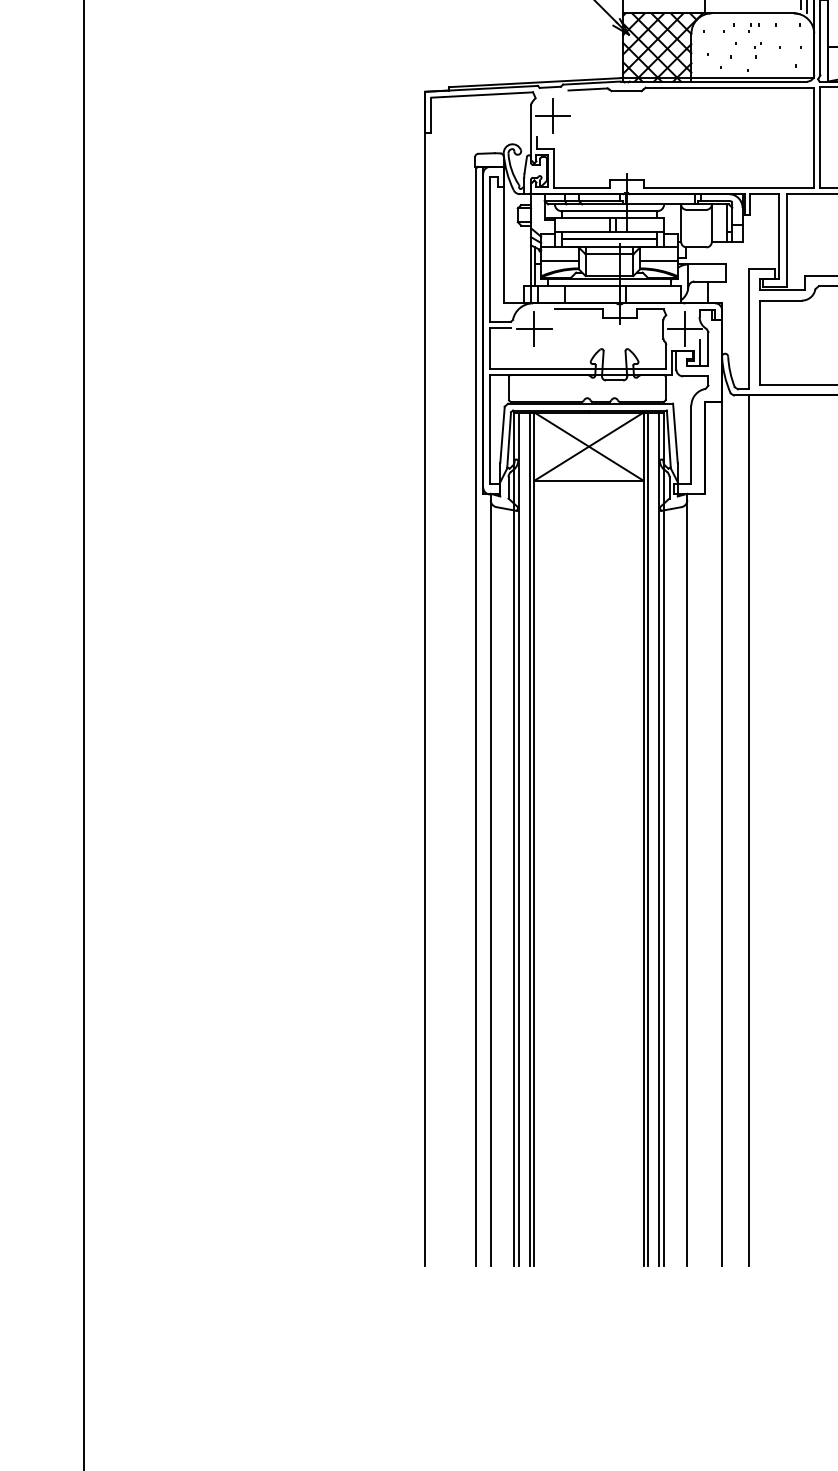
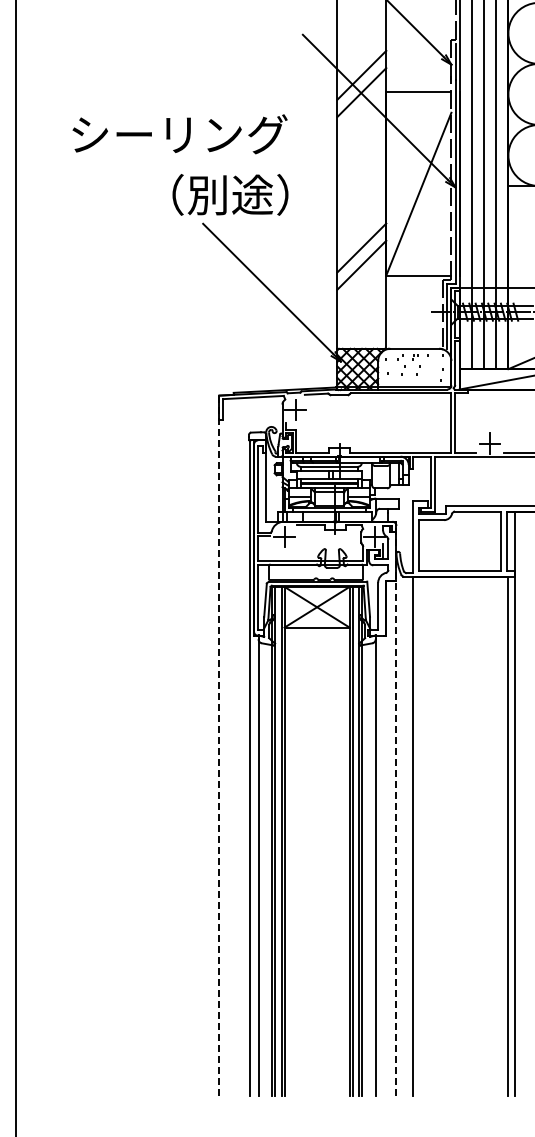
line: (425, 680) -> (219, 746), solid -> dashed
line: (722, 787) -> (396, 810), solid -> dashed

